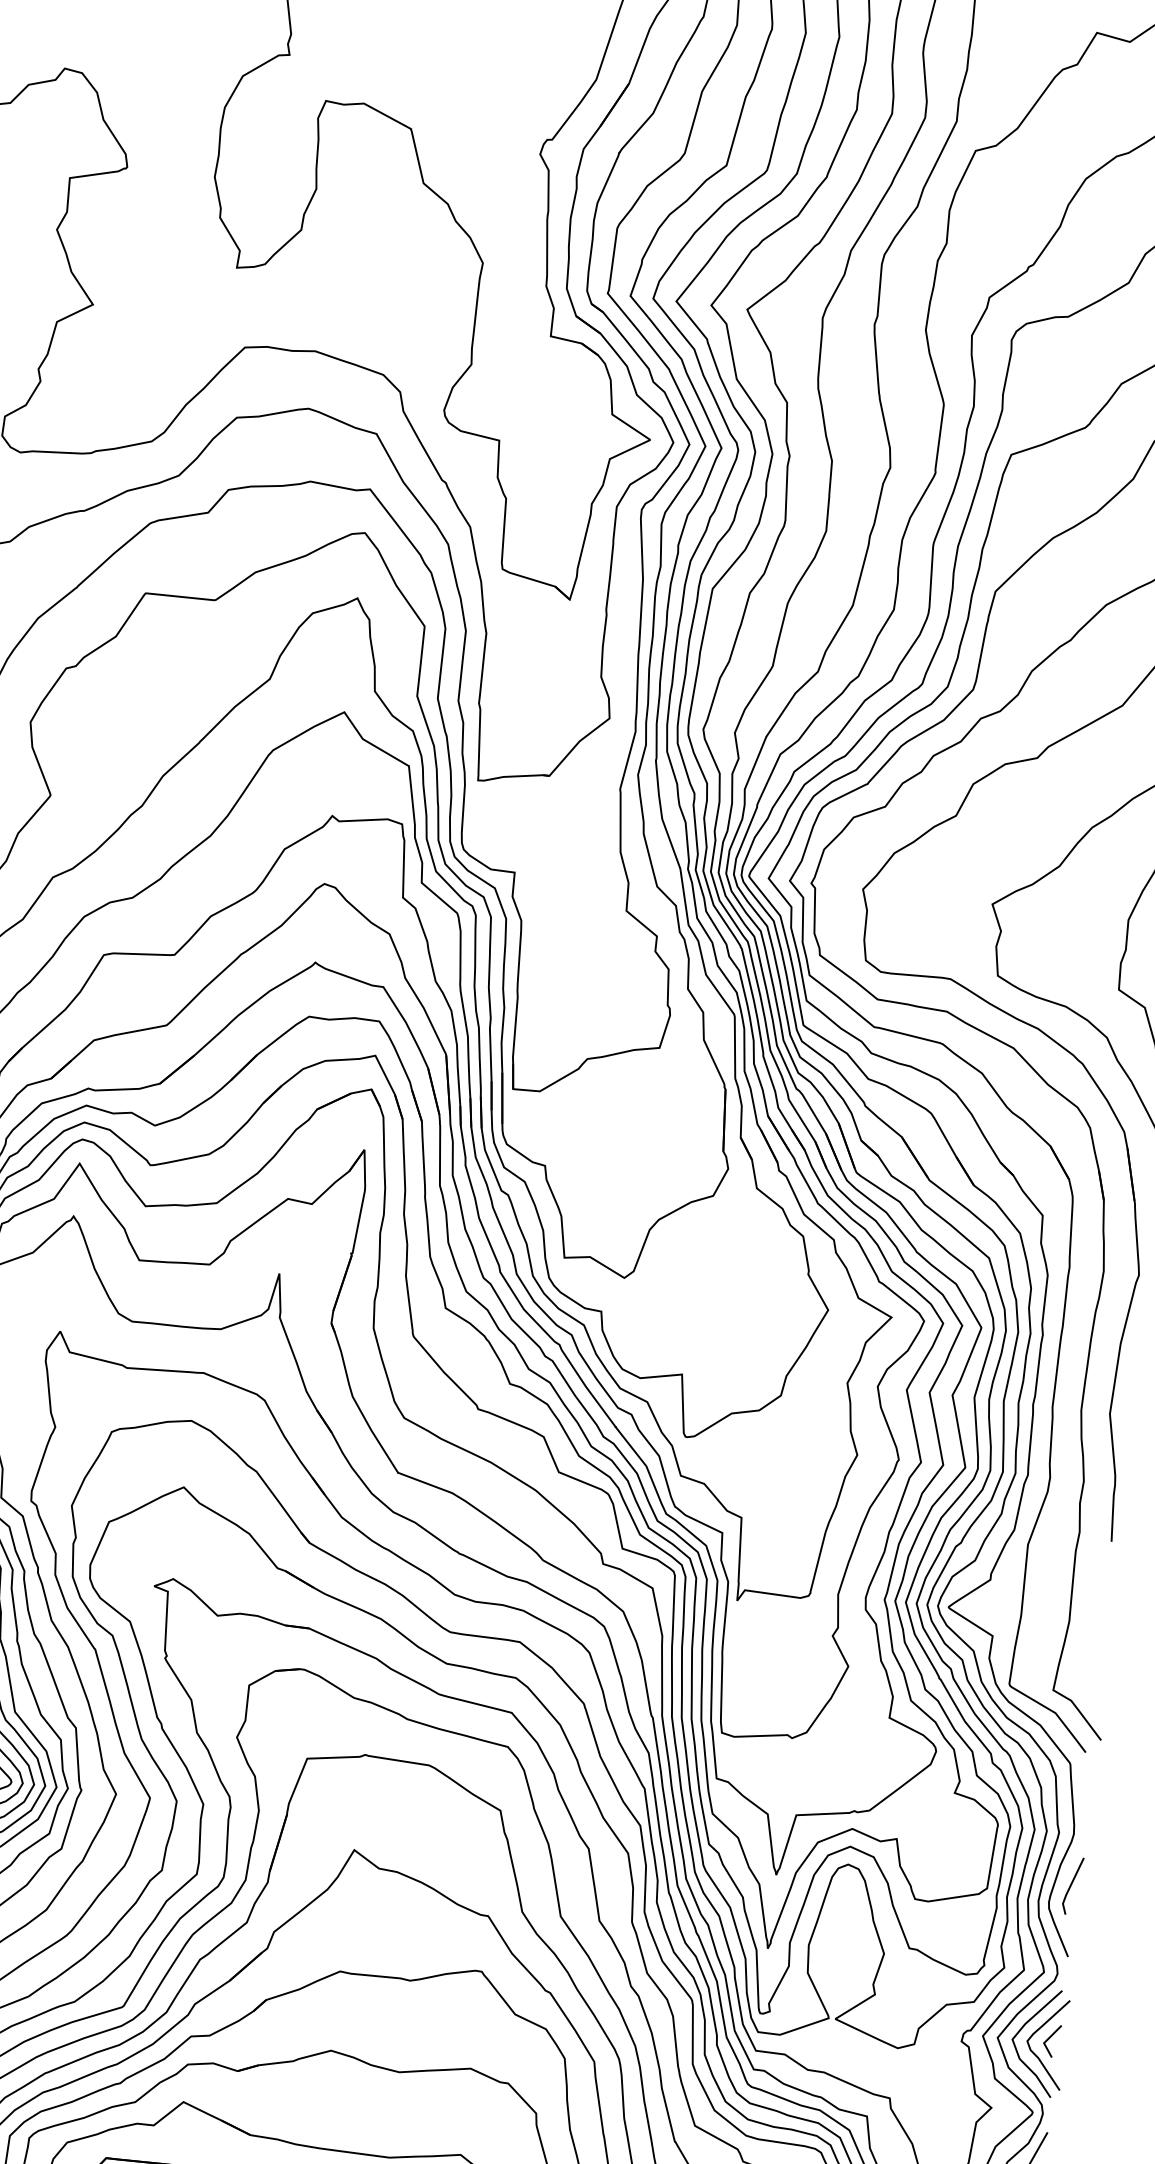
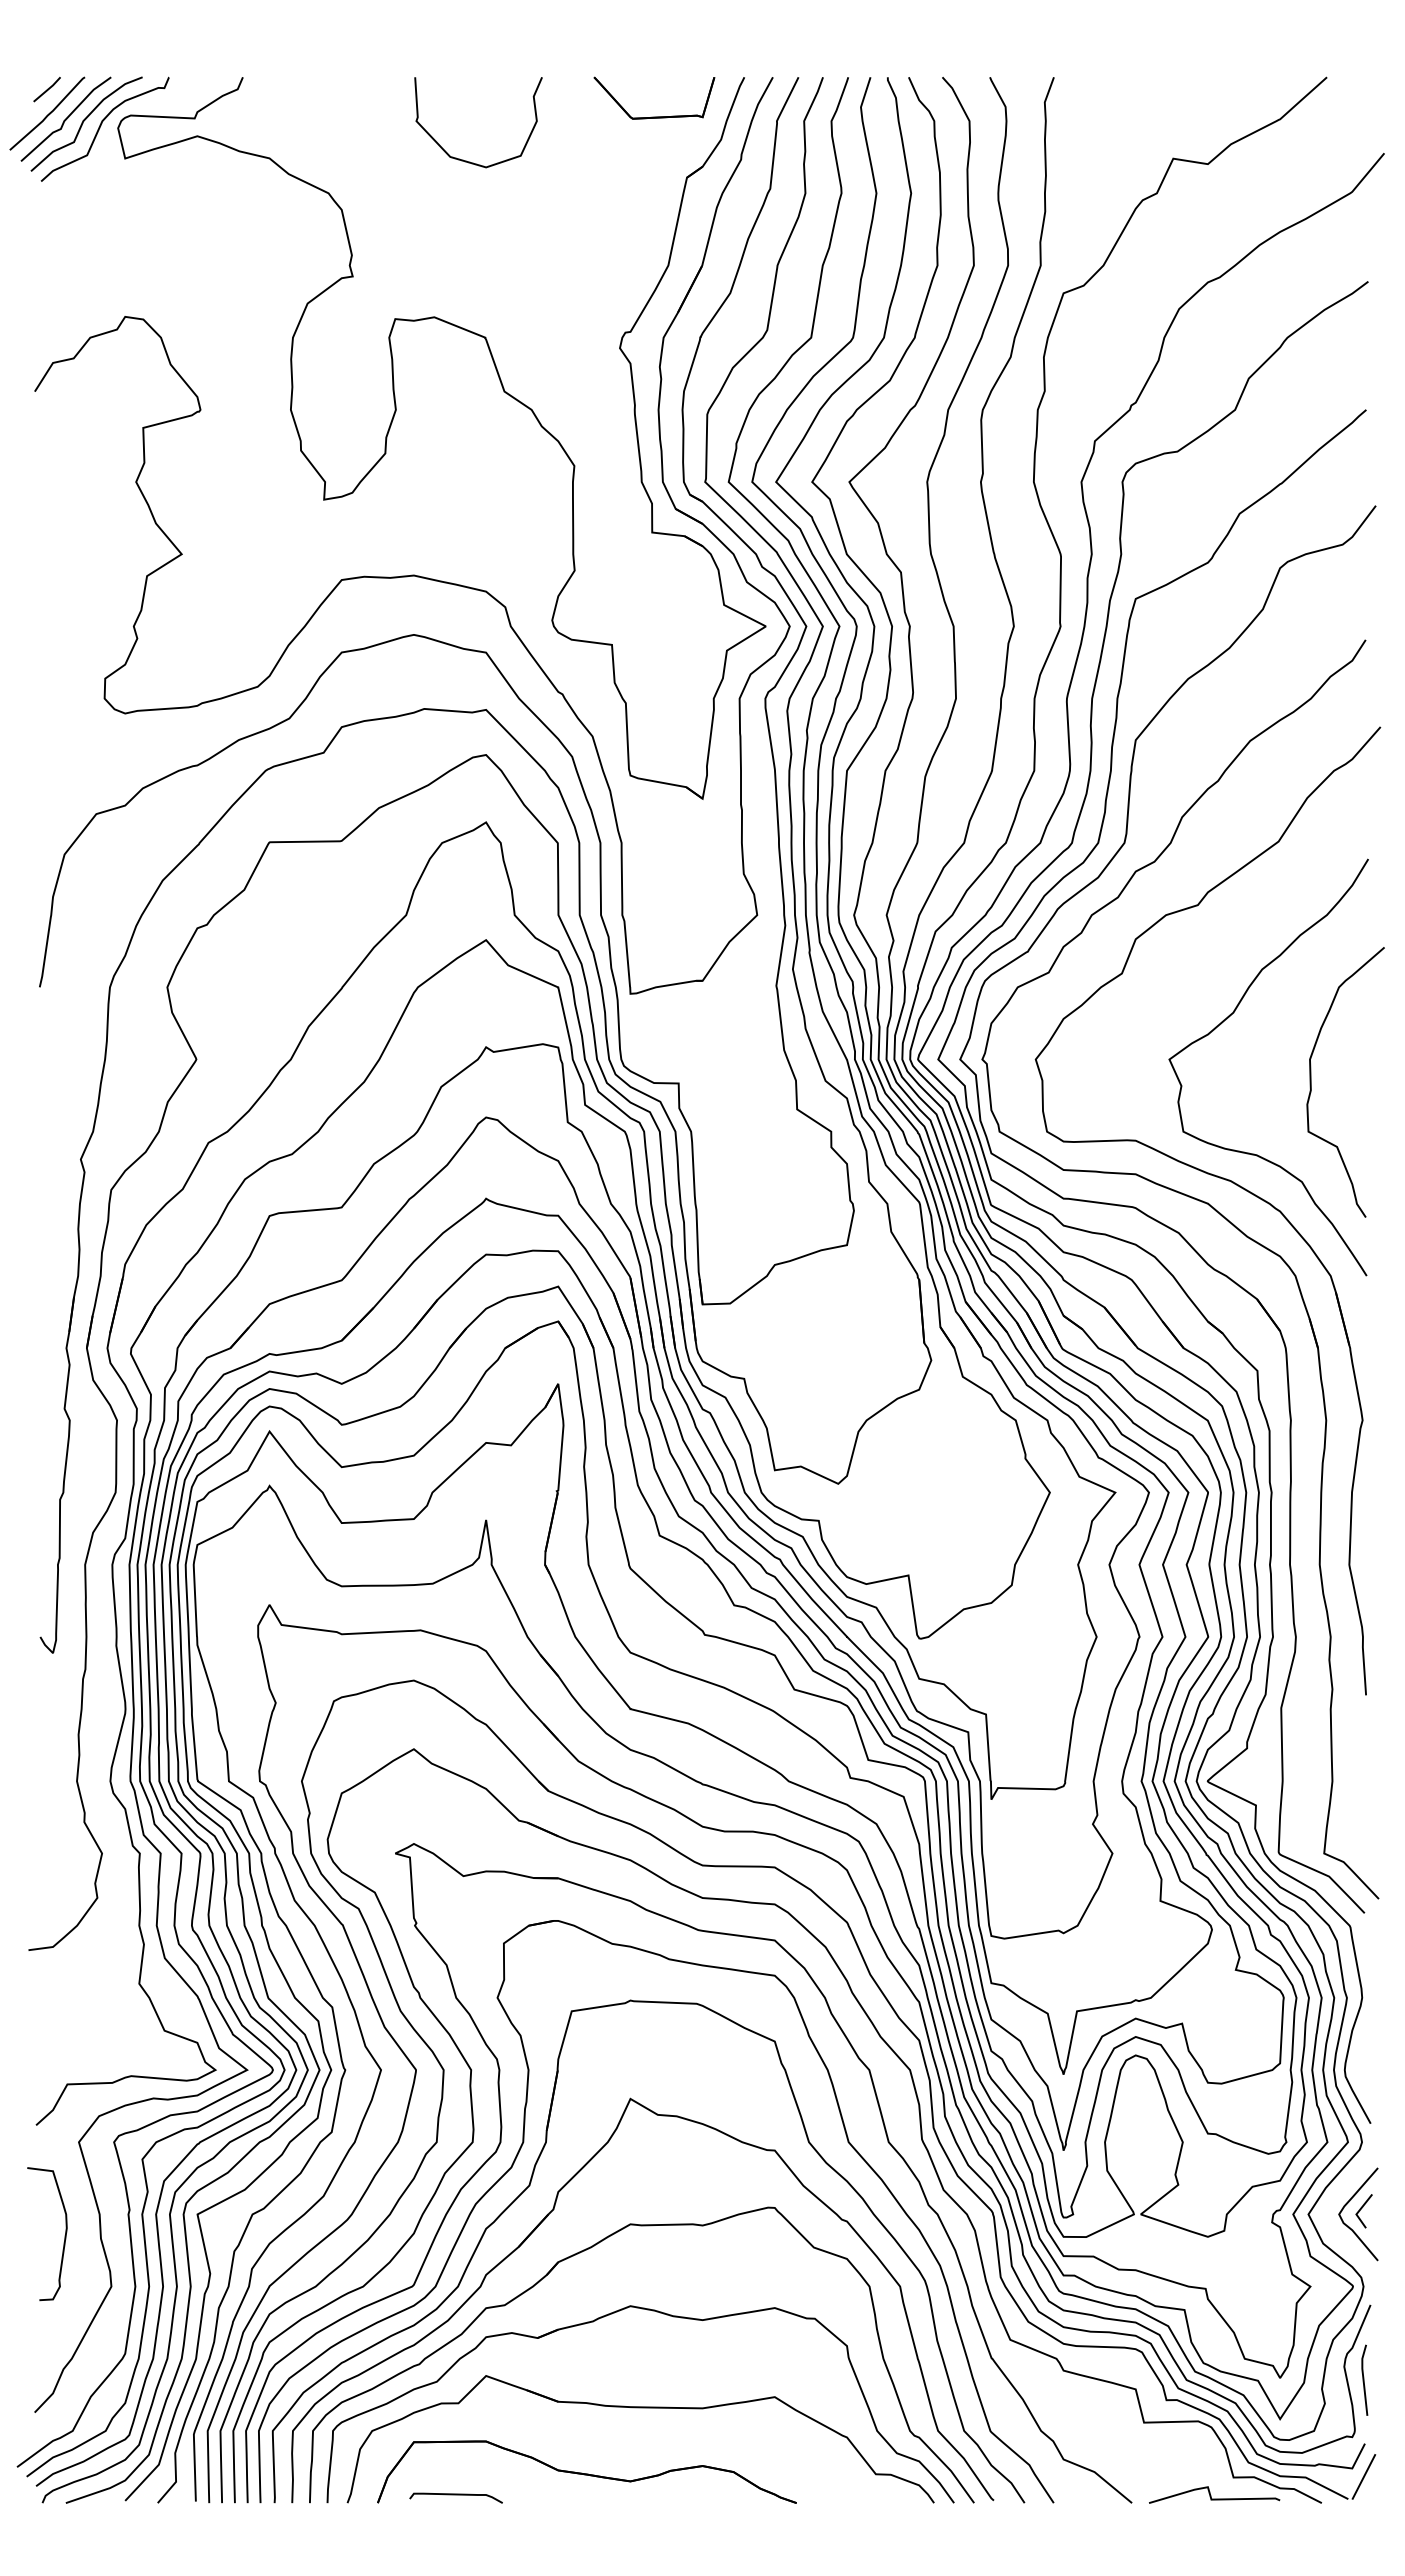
line: (1072, 1884) -> (1366, 2049), removed
curve: (1021, 2030) -> (1331, 2204), removed

